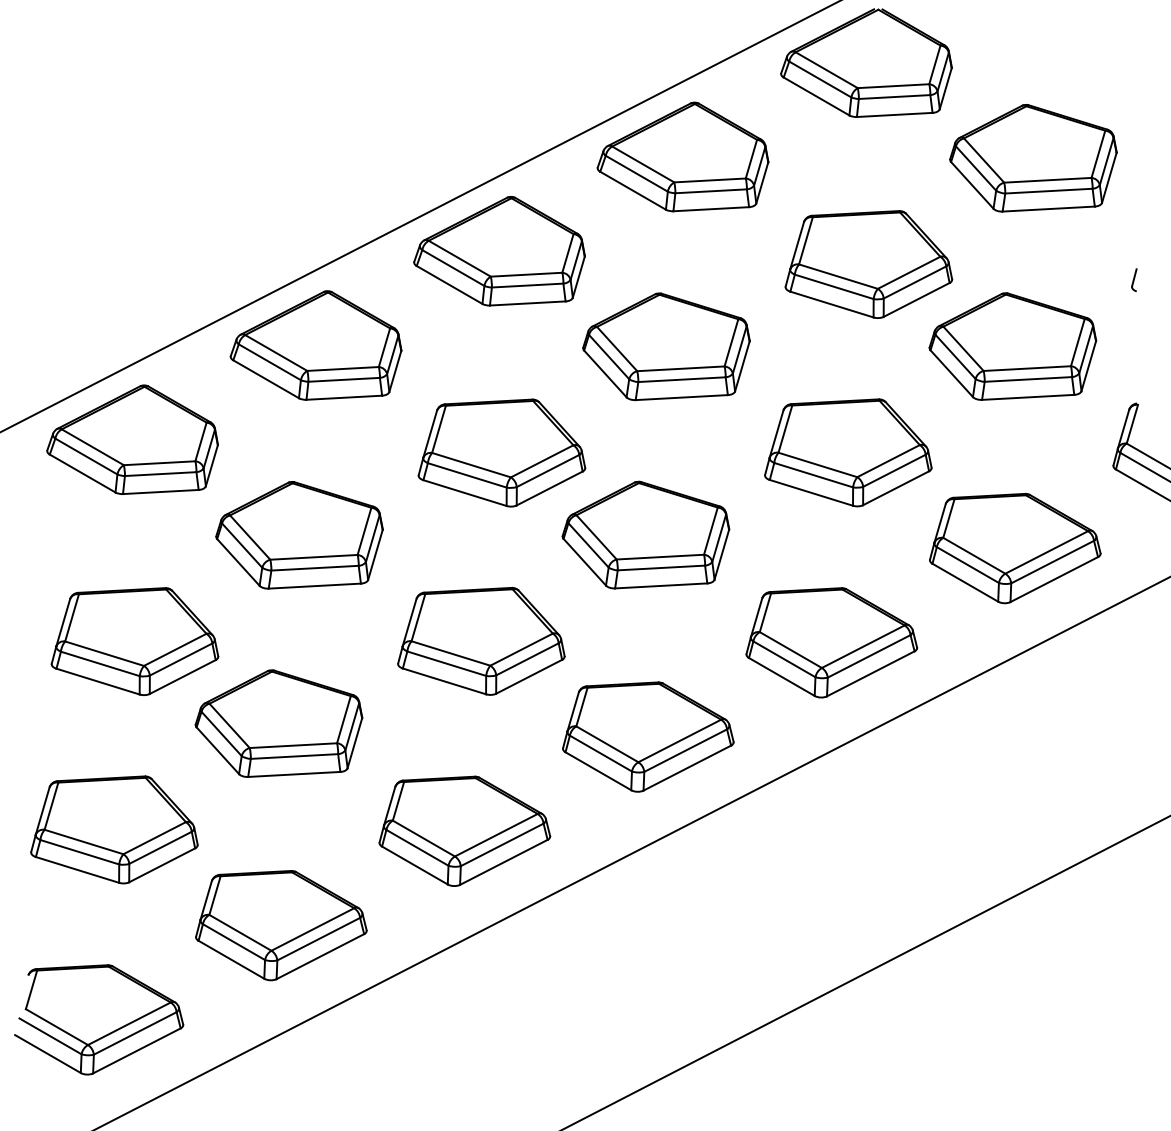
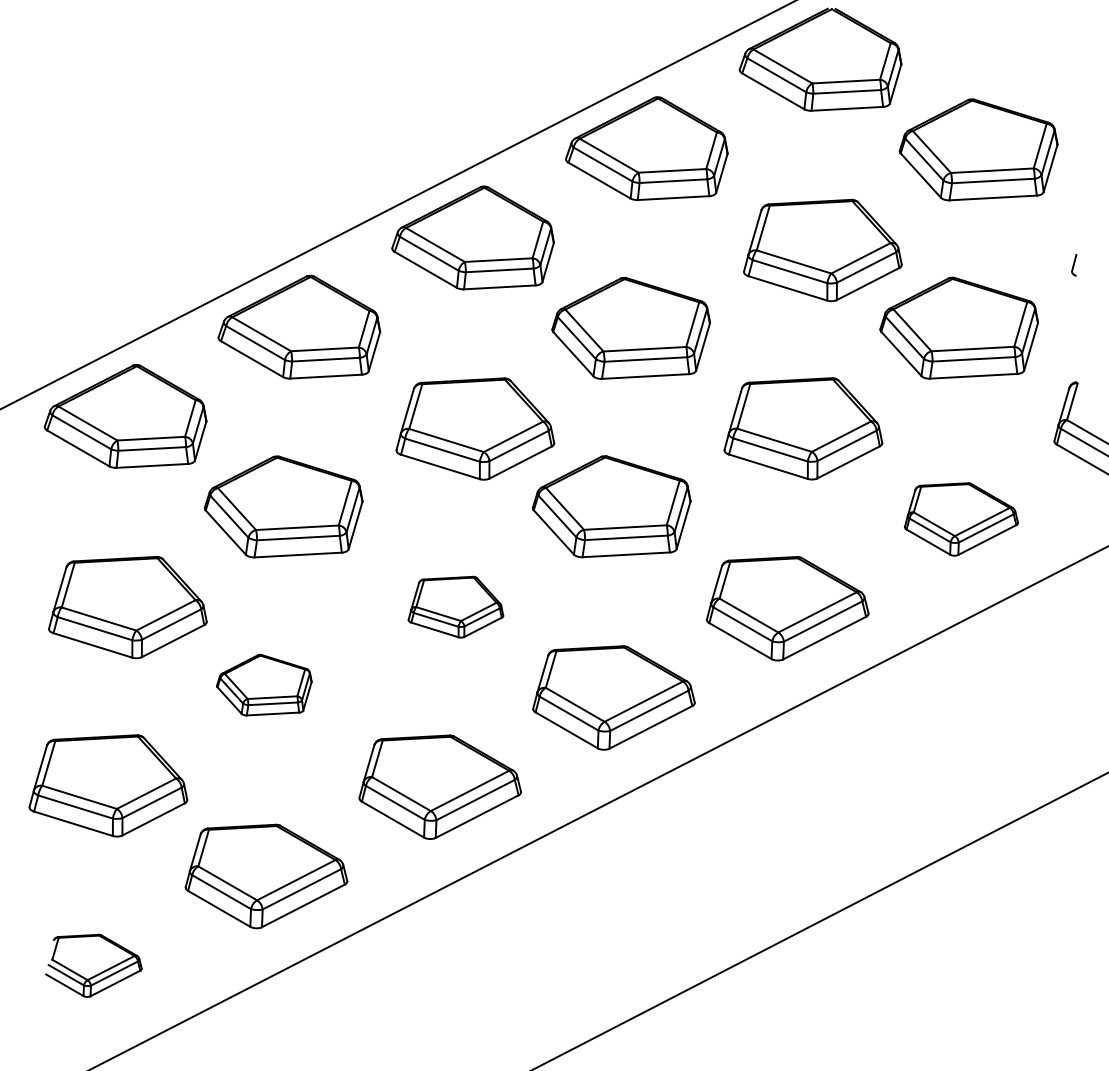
part: (1015, 548) -> (961, 519), size x0.7
part: (480, 640) -> (455, 606), size x0.6
part: (279, 722) -> (264, 684), size x0.6
part: (98, 1019) -> (93, 965), size x0.6

